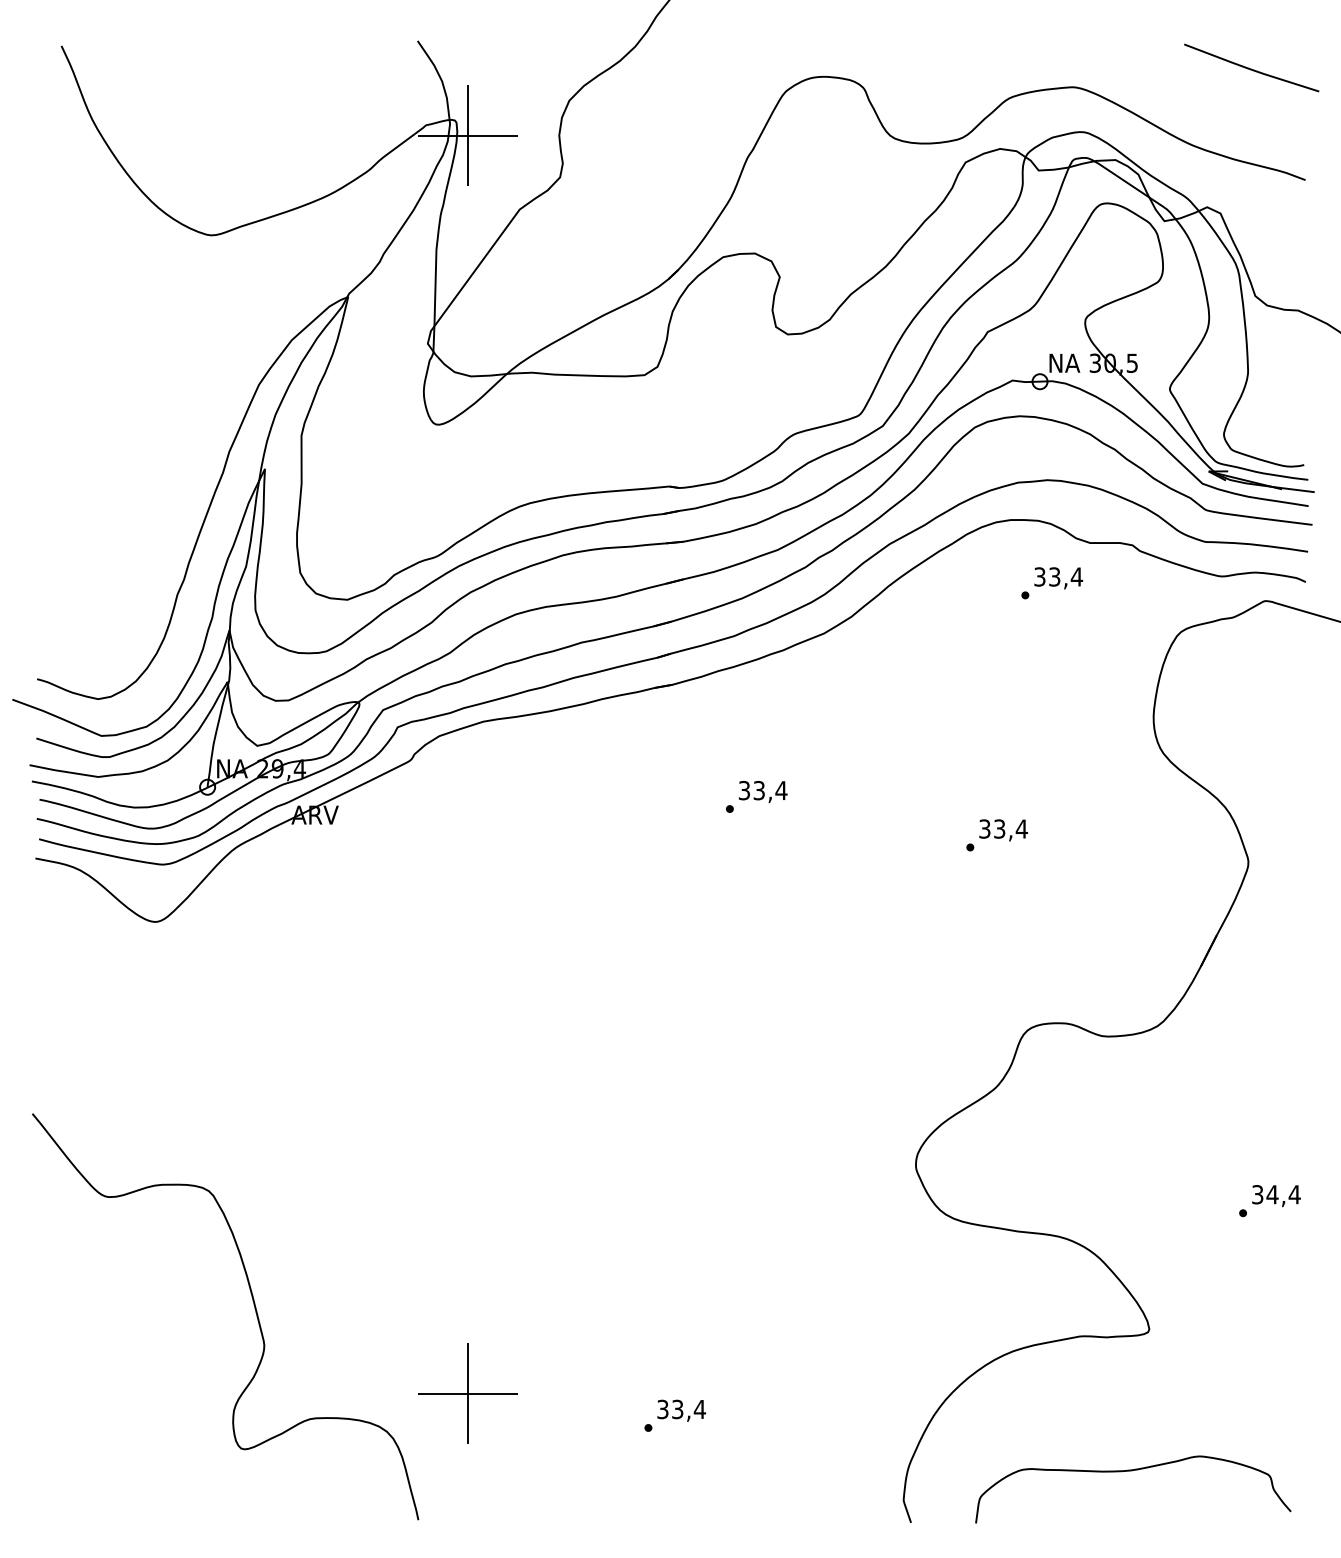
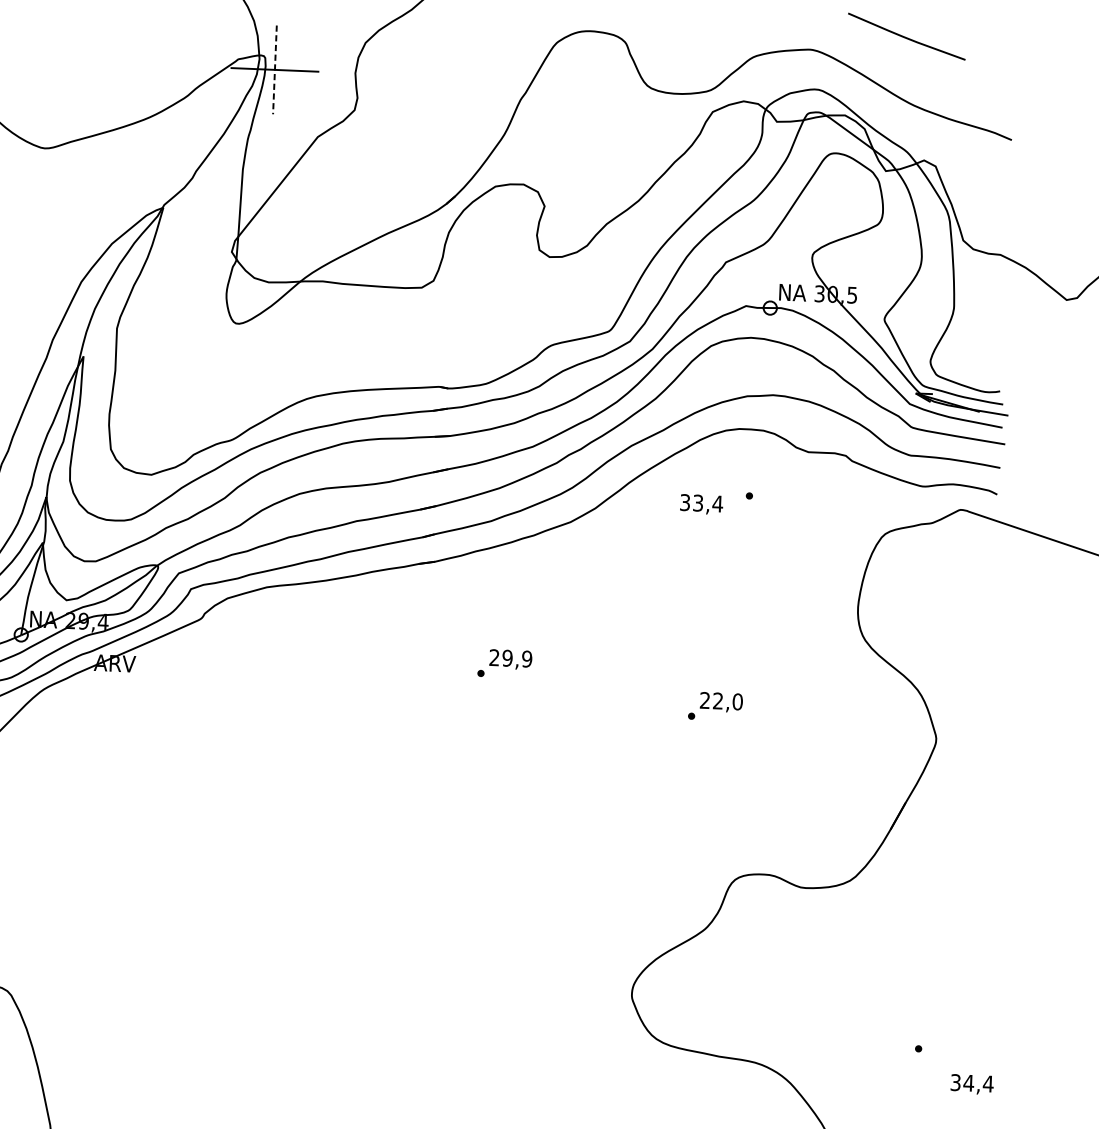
line: (1251, 68) -> (906, 37), moved
line: (468, 136) -> (275, 70), solid -> dashed
text: (1058, 578) -> (701, 504), moved
text: (762, 790) -> (510, 658), 33,4 -> 29,9
text: (1003, 828) -> (721, 700), 33,4 -> 22,0
text: (1276, 1196) -> (972, 1084), moved

